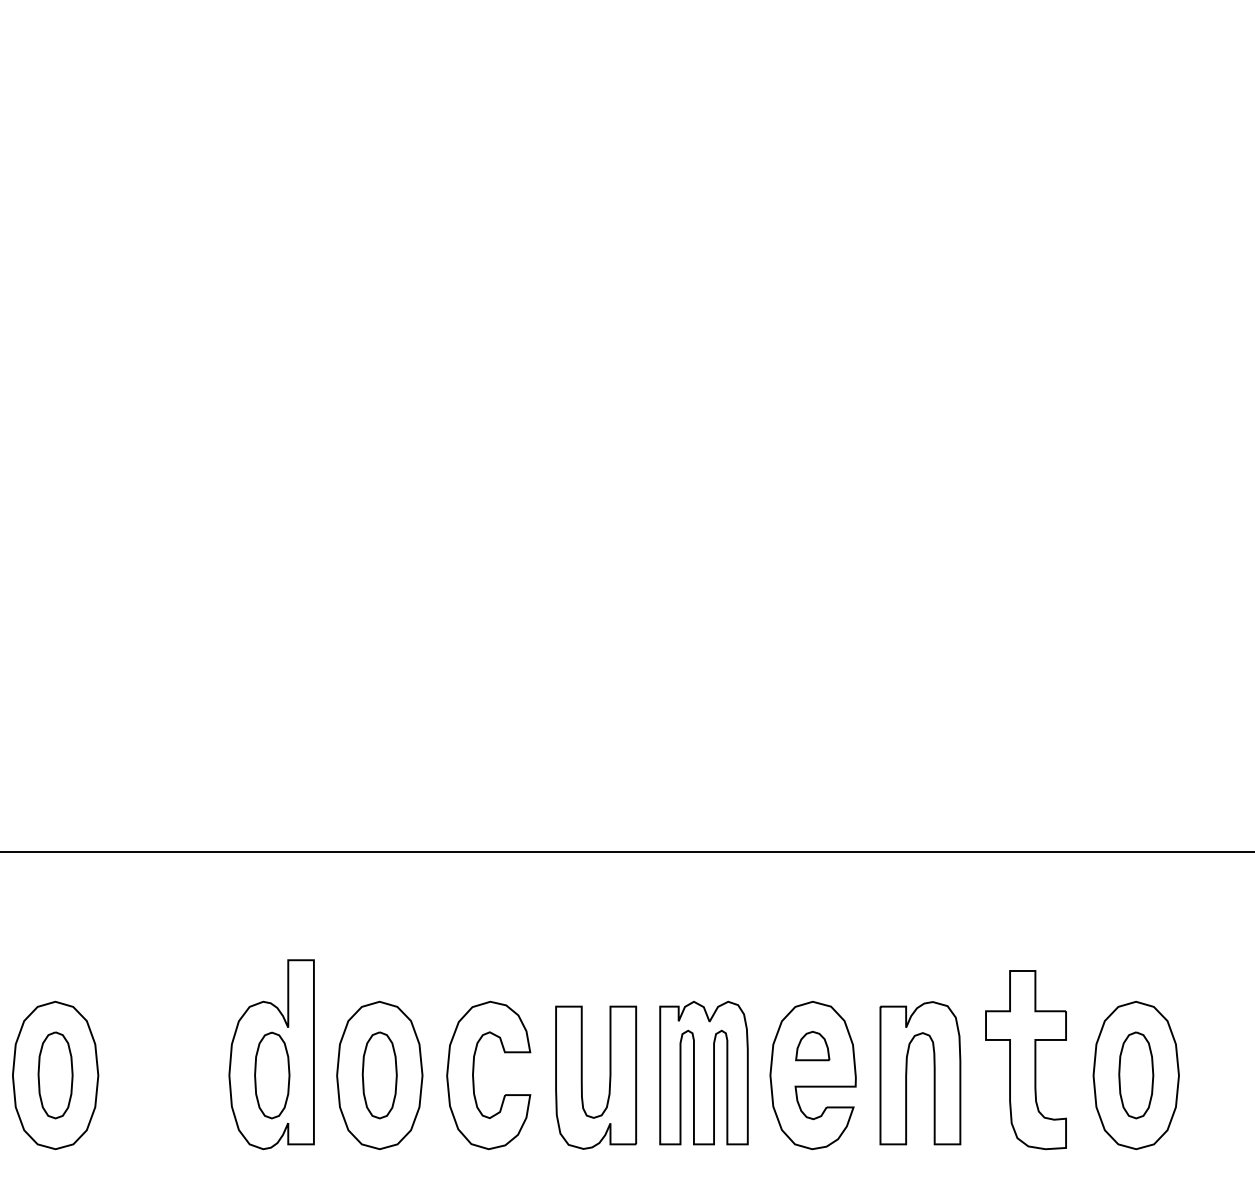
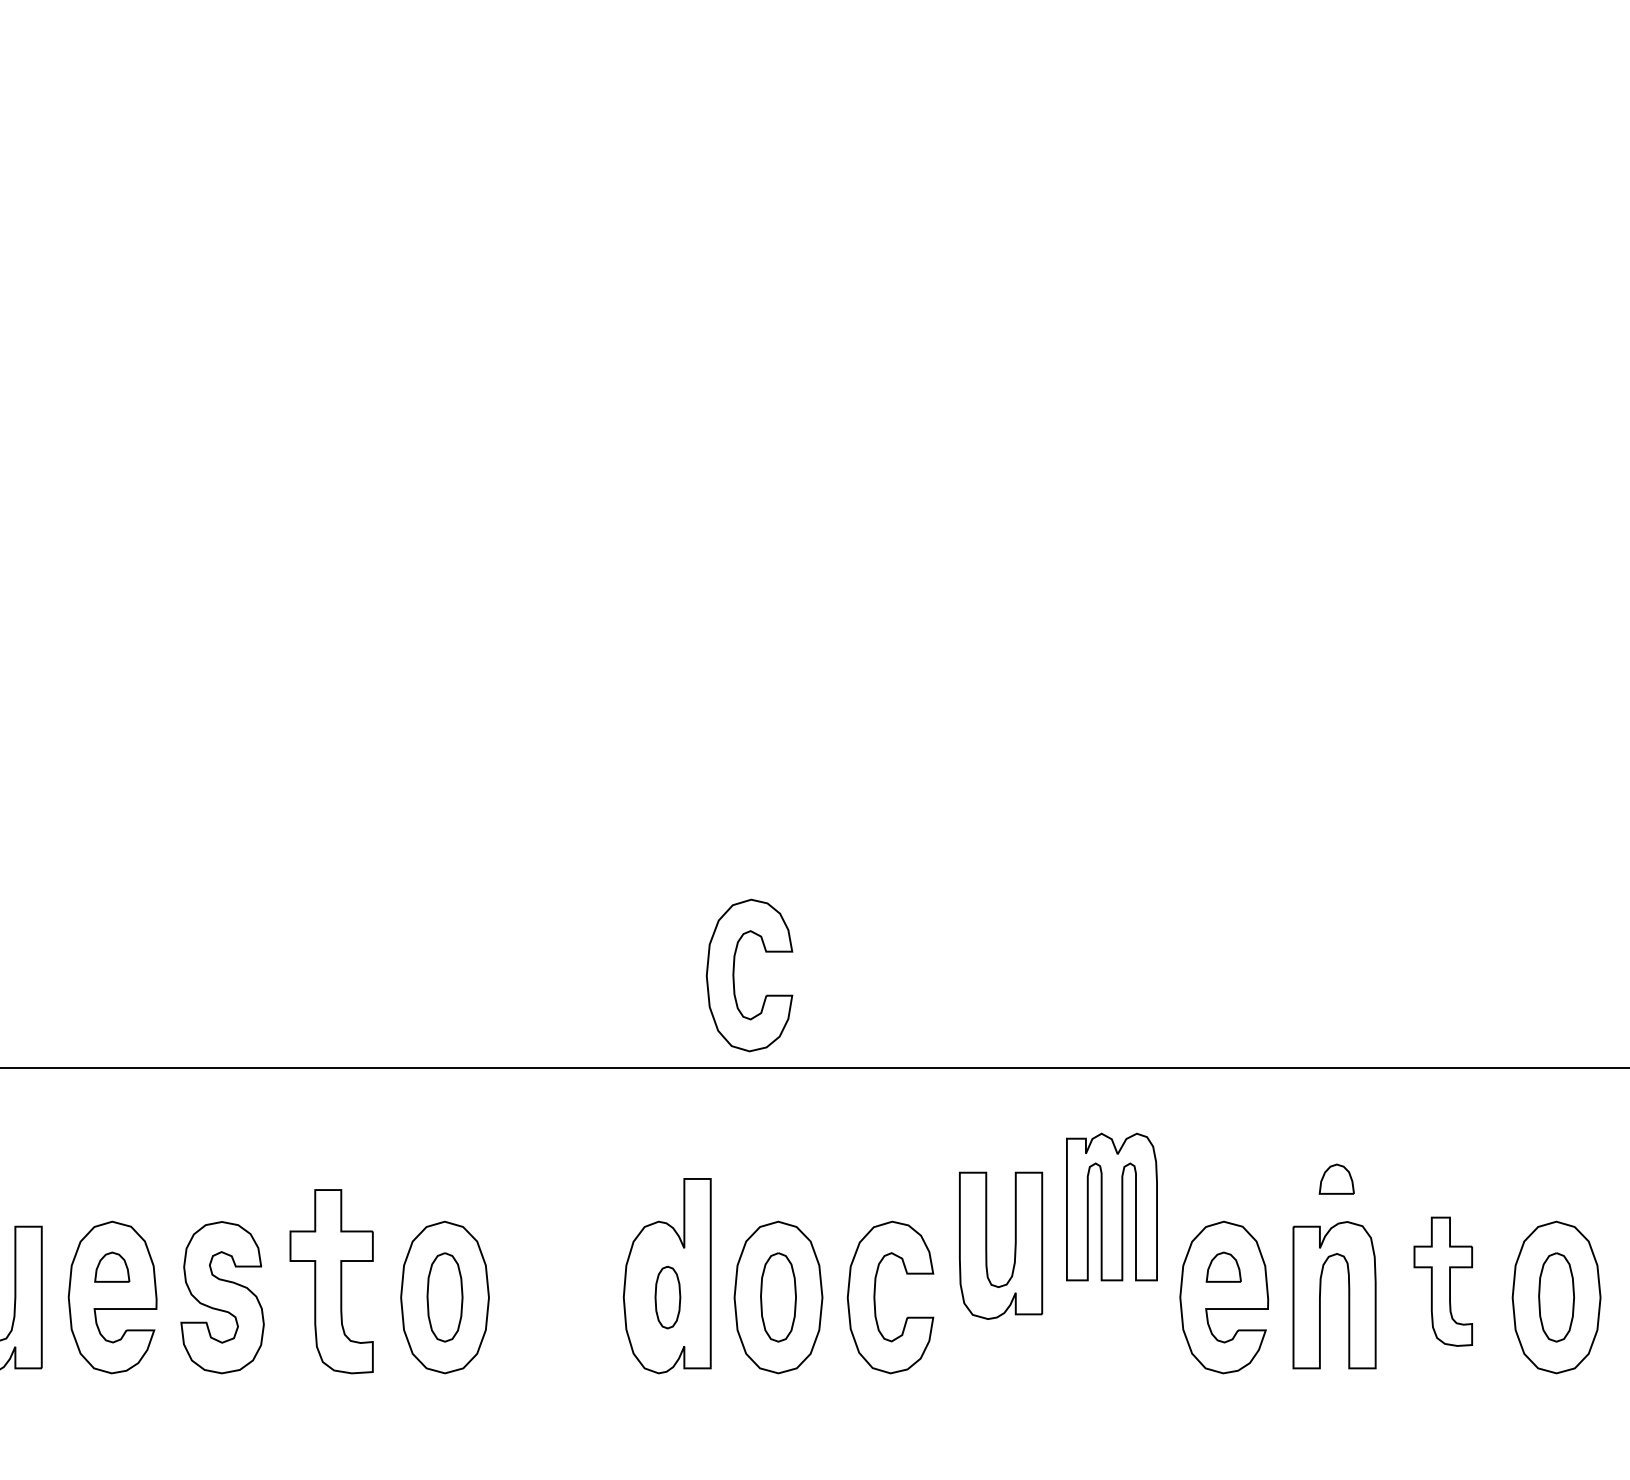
part: (337, 762) -> (734, 975), added
part: (922, 959) -> (1336, 1178), added
part: (1026, 1059) -> (1443, 1281), size x0.7
part: (703, 1072) -> (1111, 1206), moved
part: (271, 1075) -> (667, 1297), size x0.7
part: (609, 1077) -> (1014, 1245), moved

